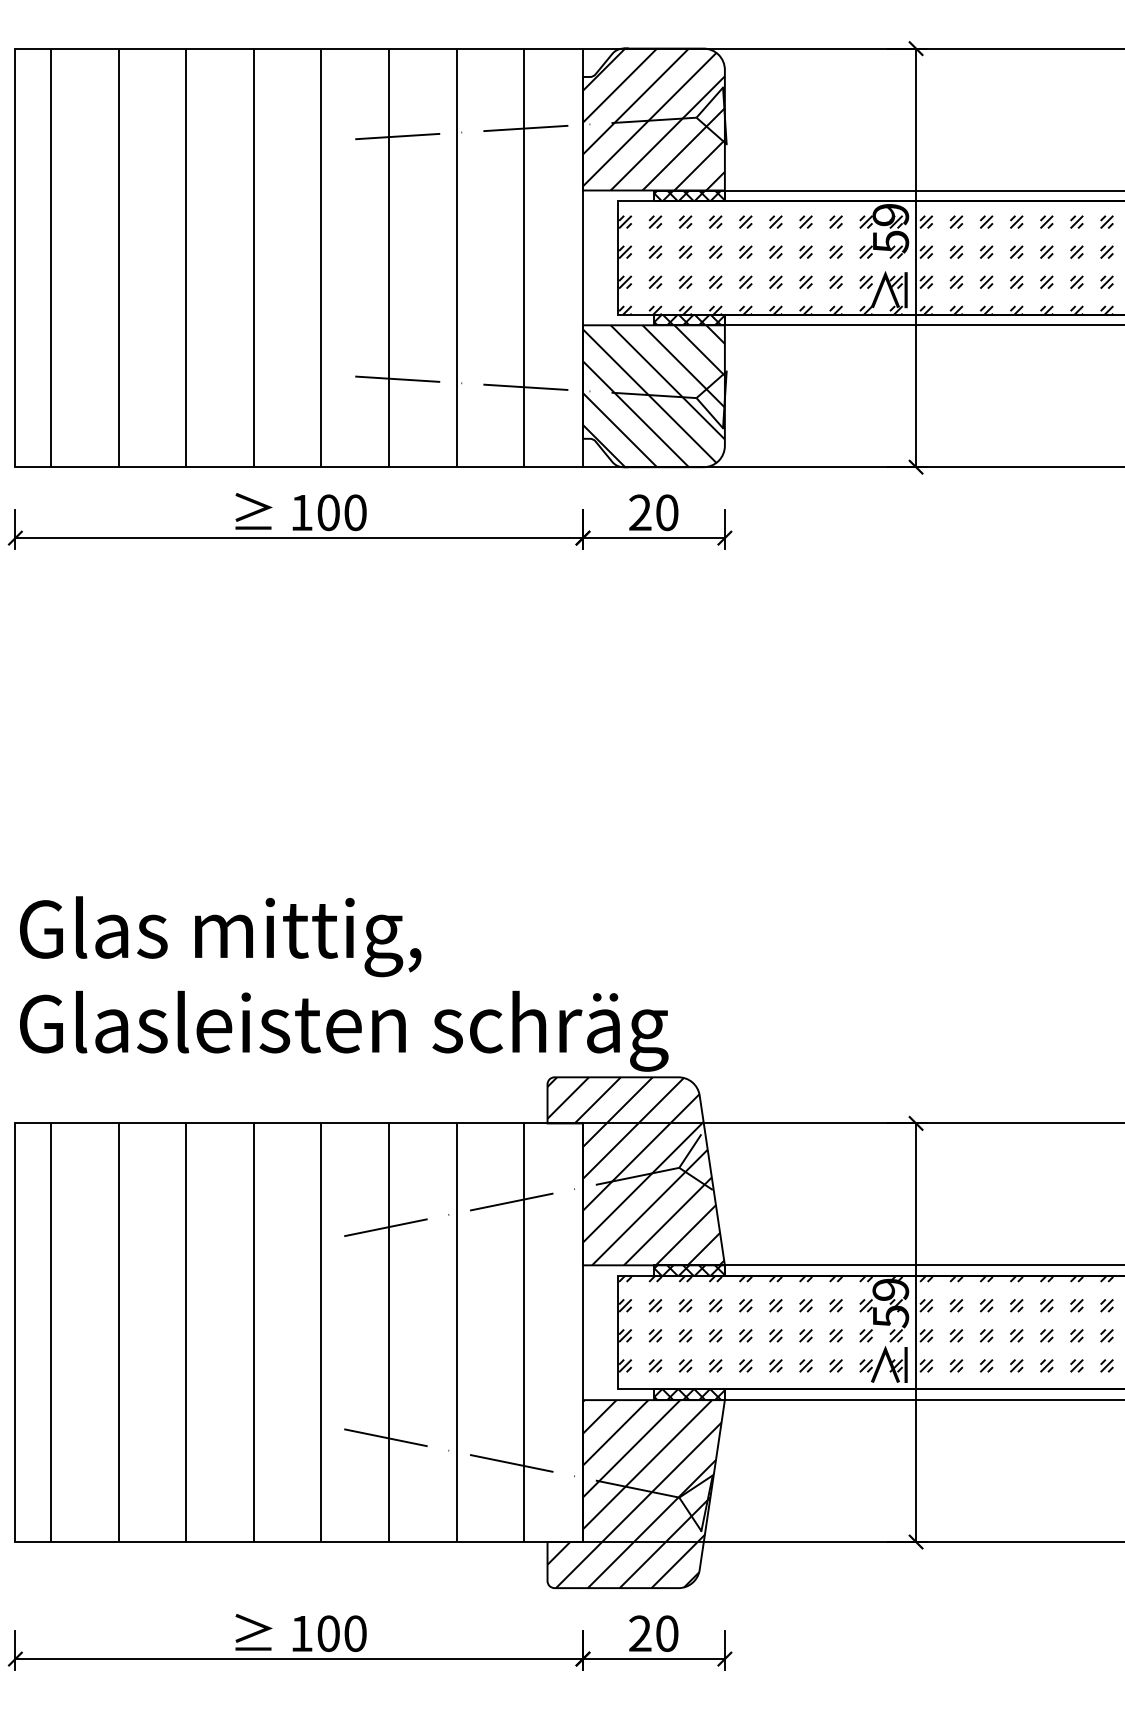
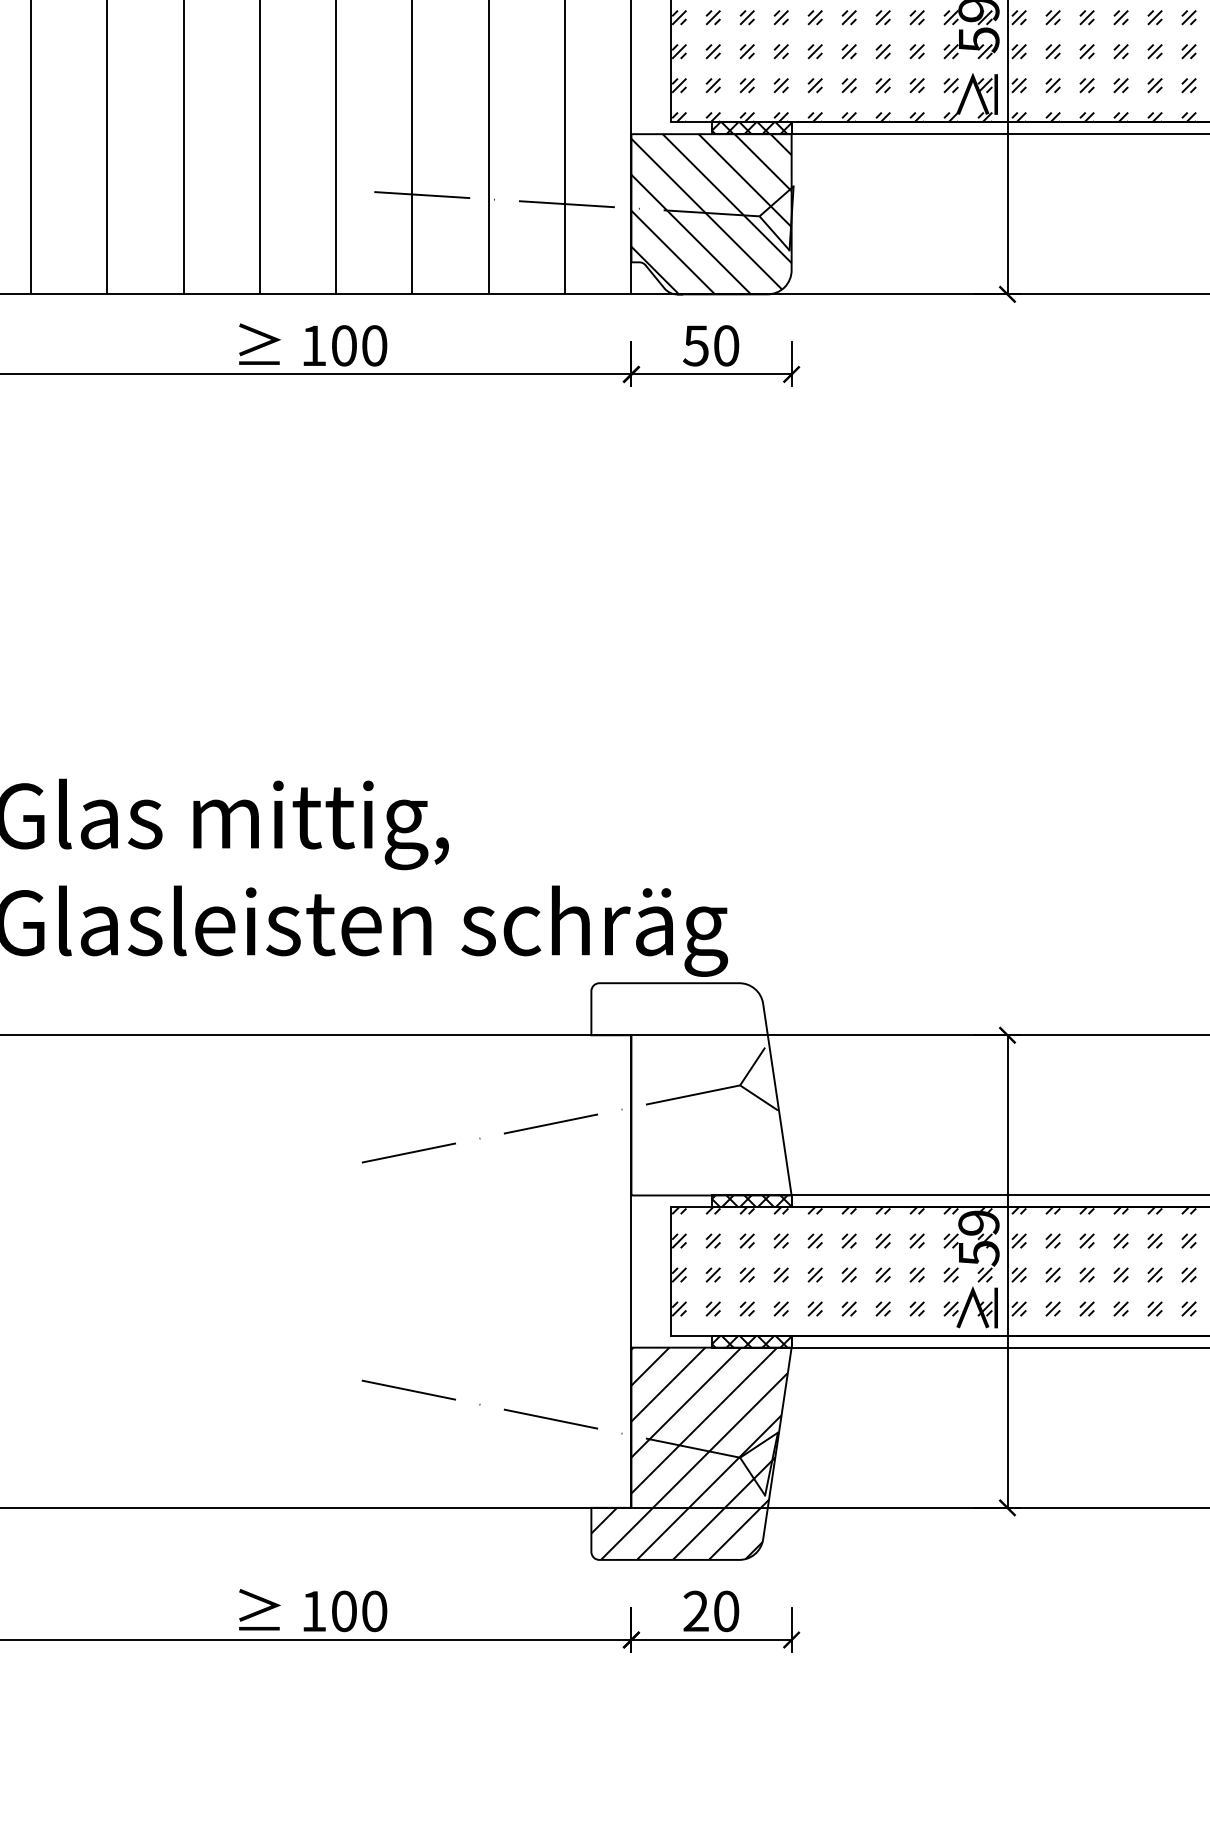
text: (639, 512) -> (695, 345), 20 -> 50
hatch: (635, 1171) -> (690, 1089), removed
hatch: (287, 1332) -> (297, 1271), removed

